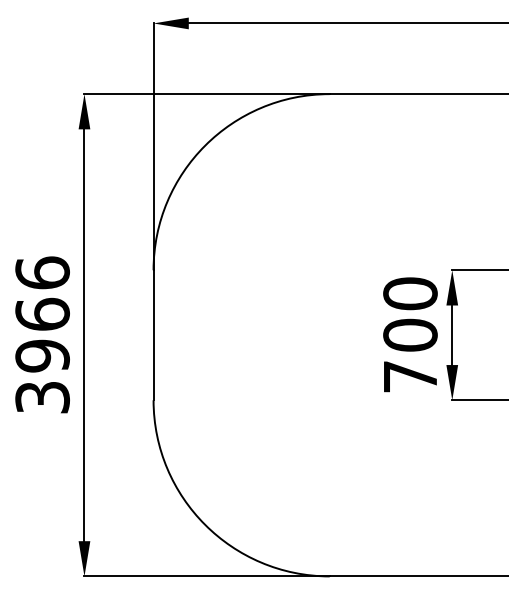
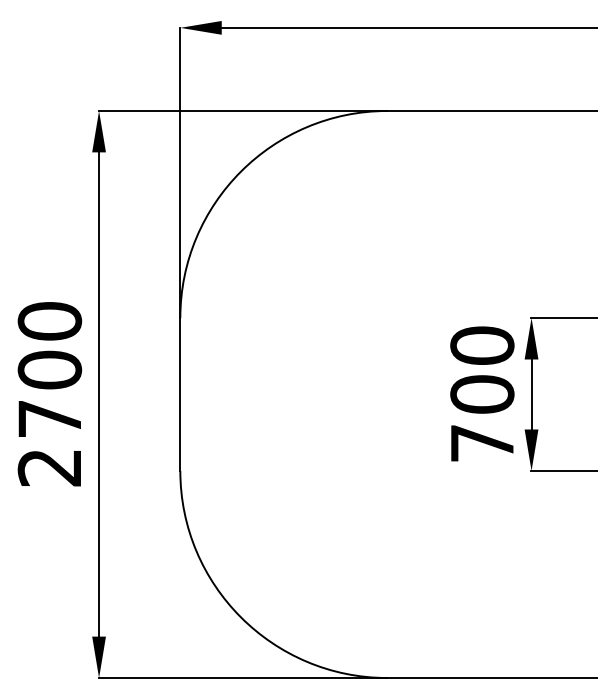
text: (42, 334) -> (49, 393), 3966 -> 2700

